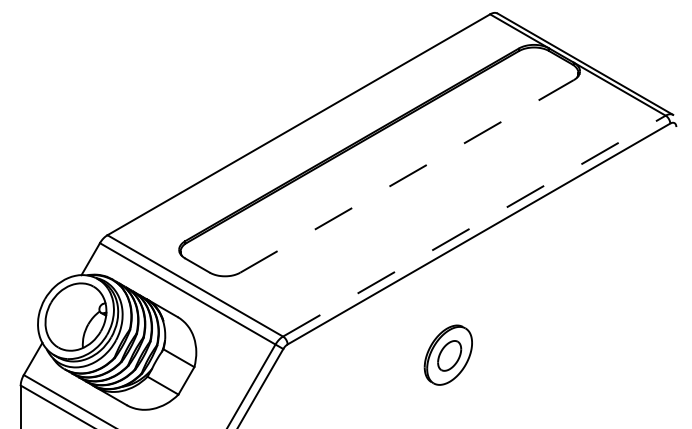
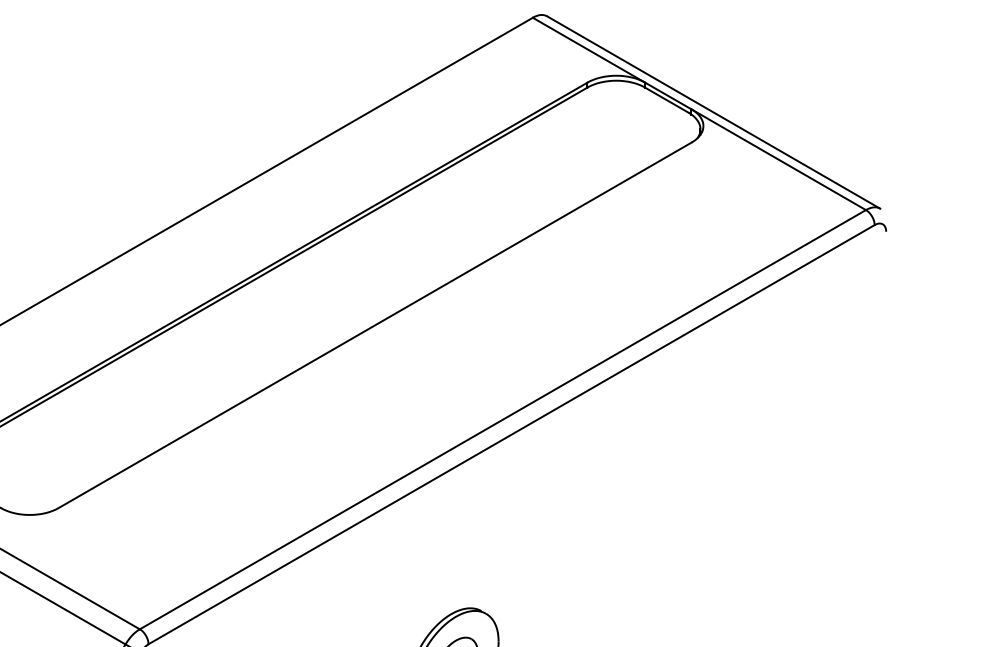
line: (407, 176) -> (376, 325), dashed -> solid
line: (474, 226) -> (503, 420), dashed -> solid

